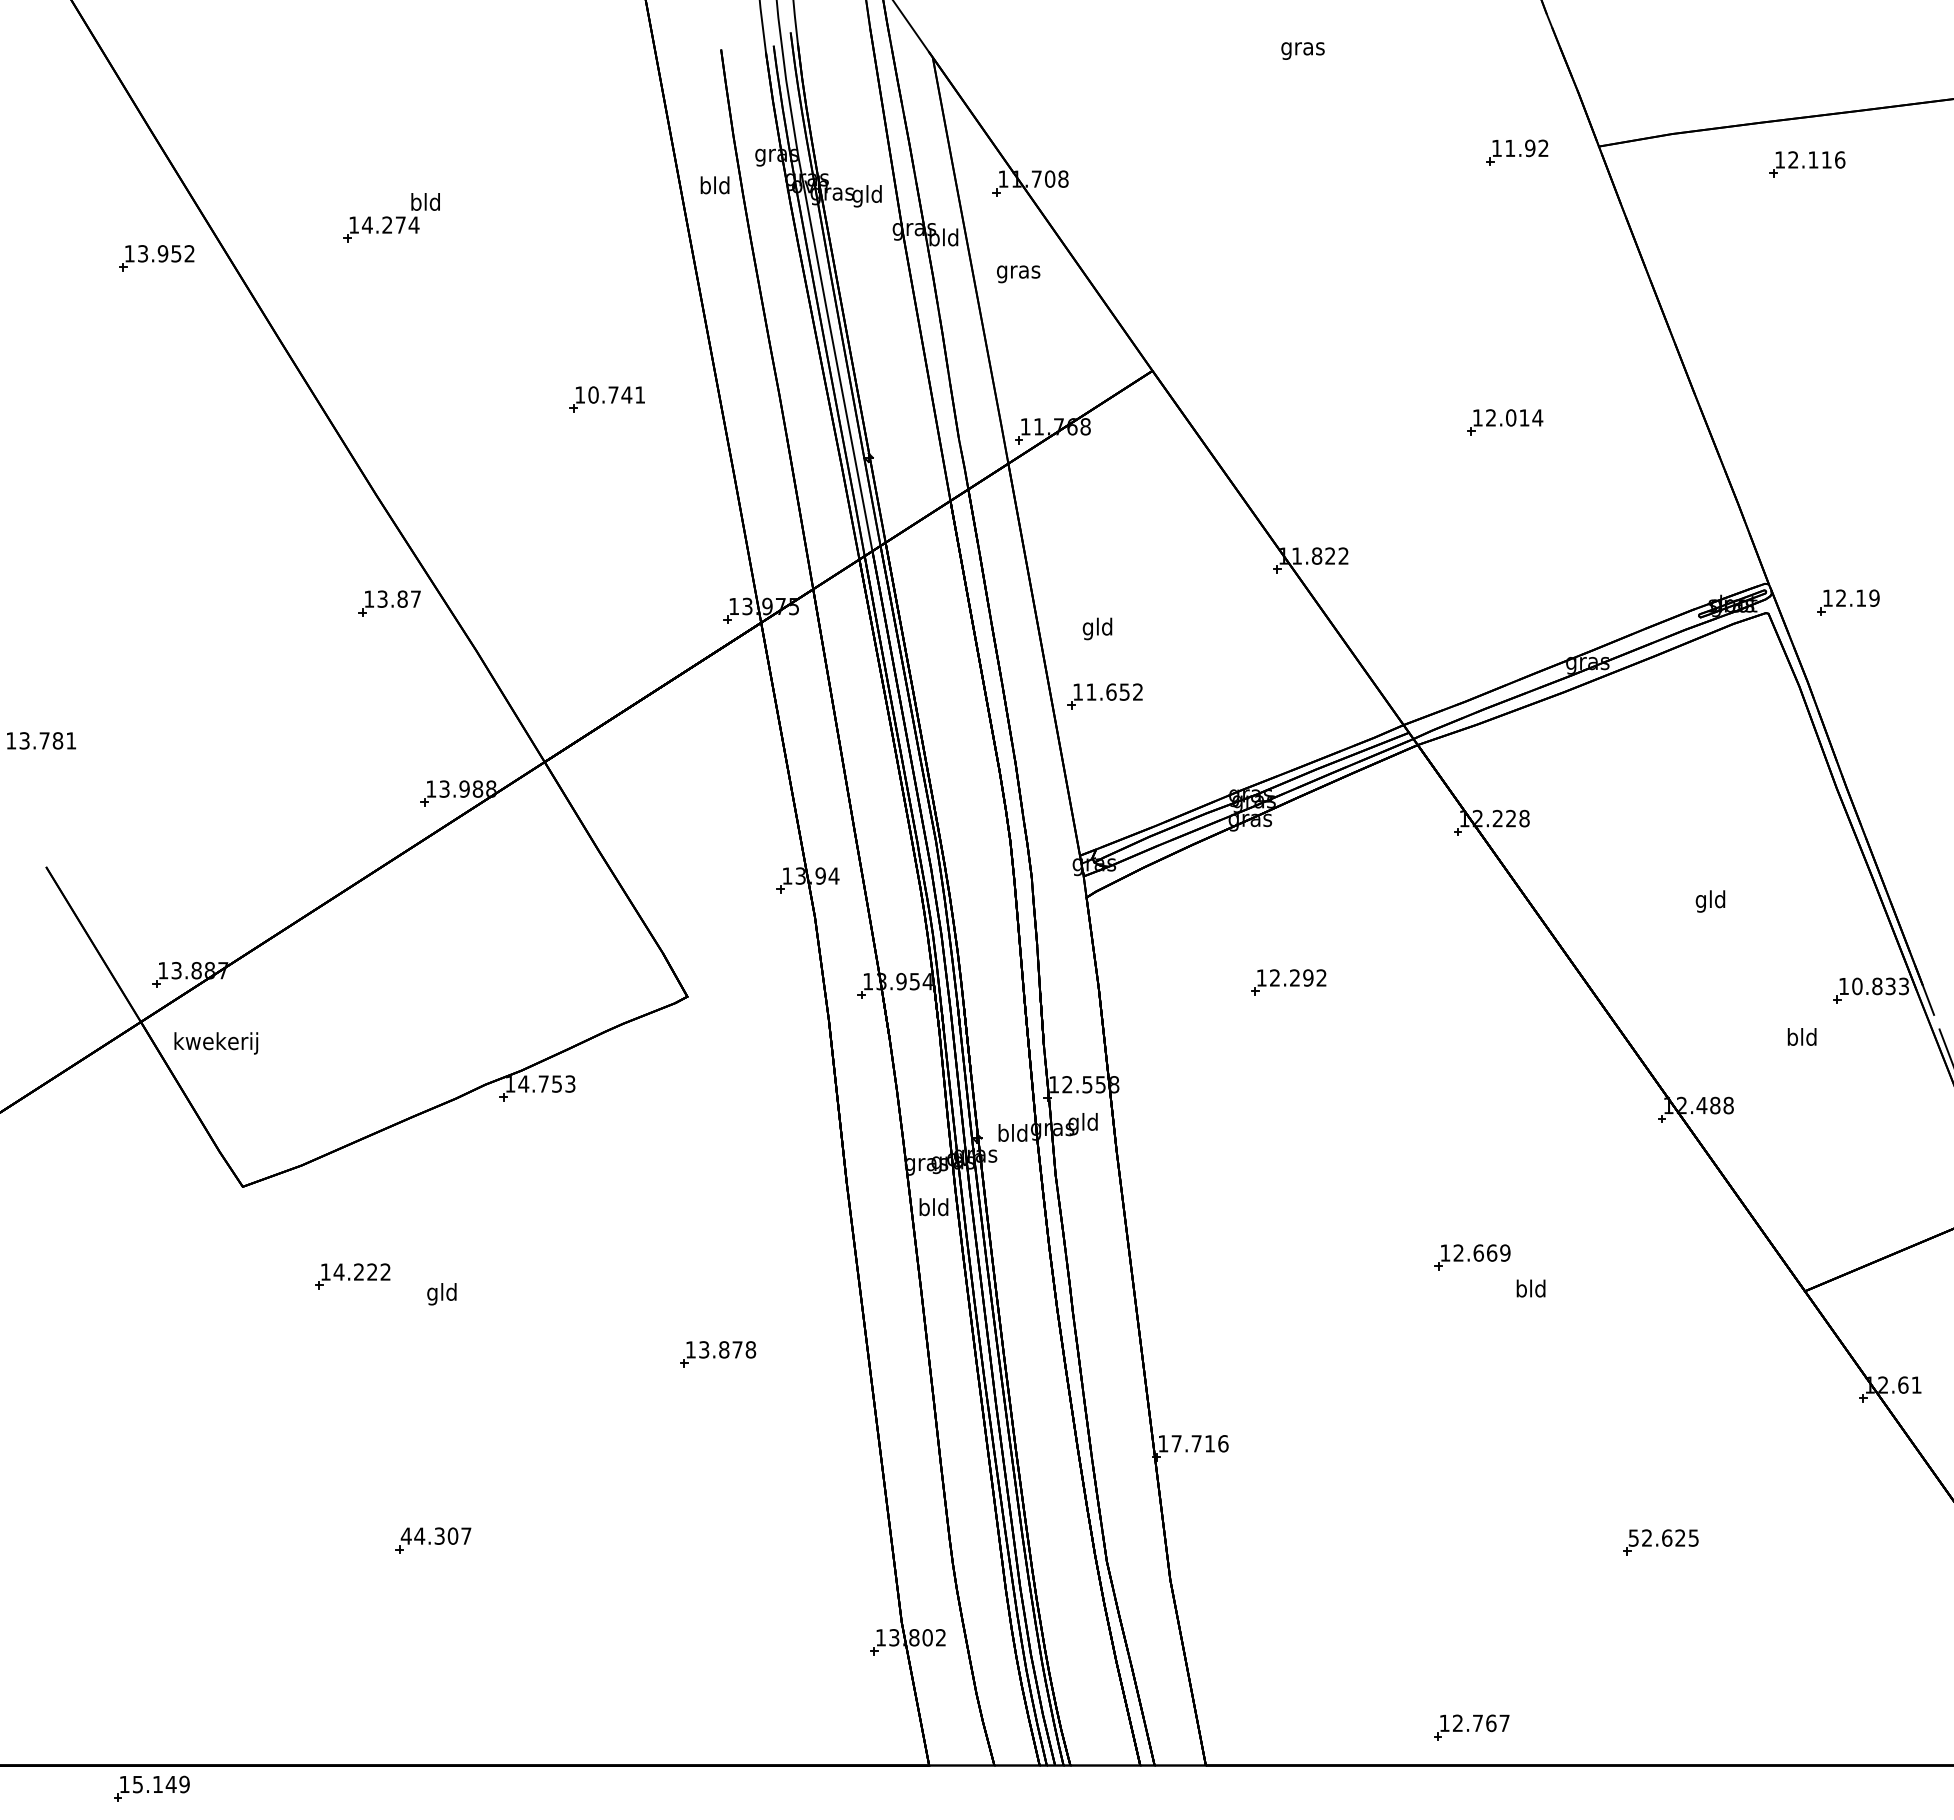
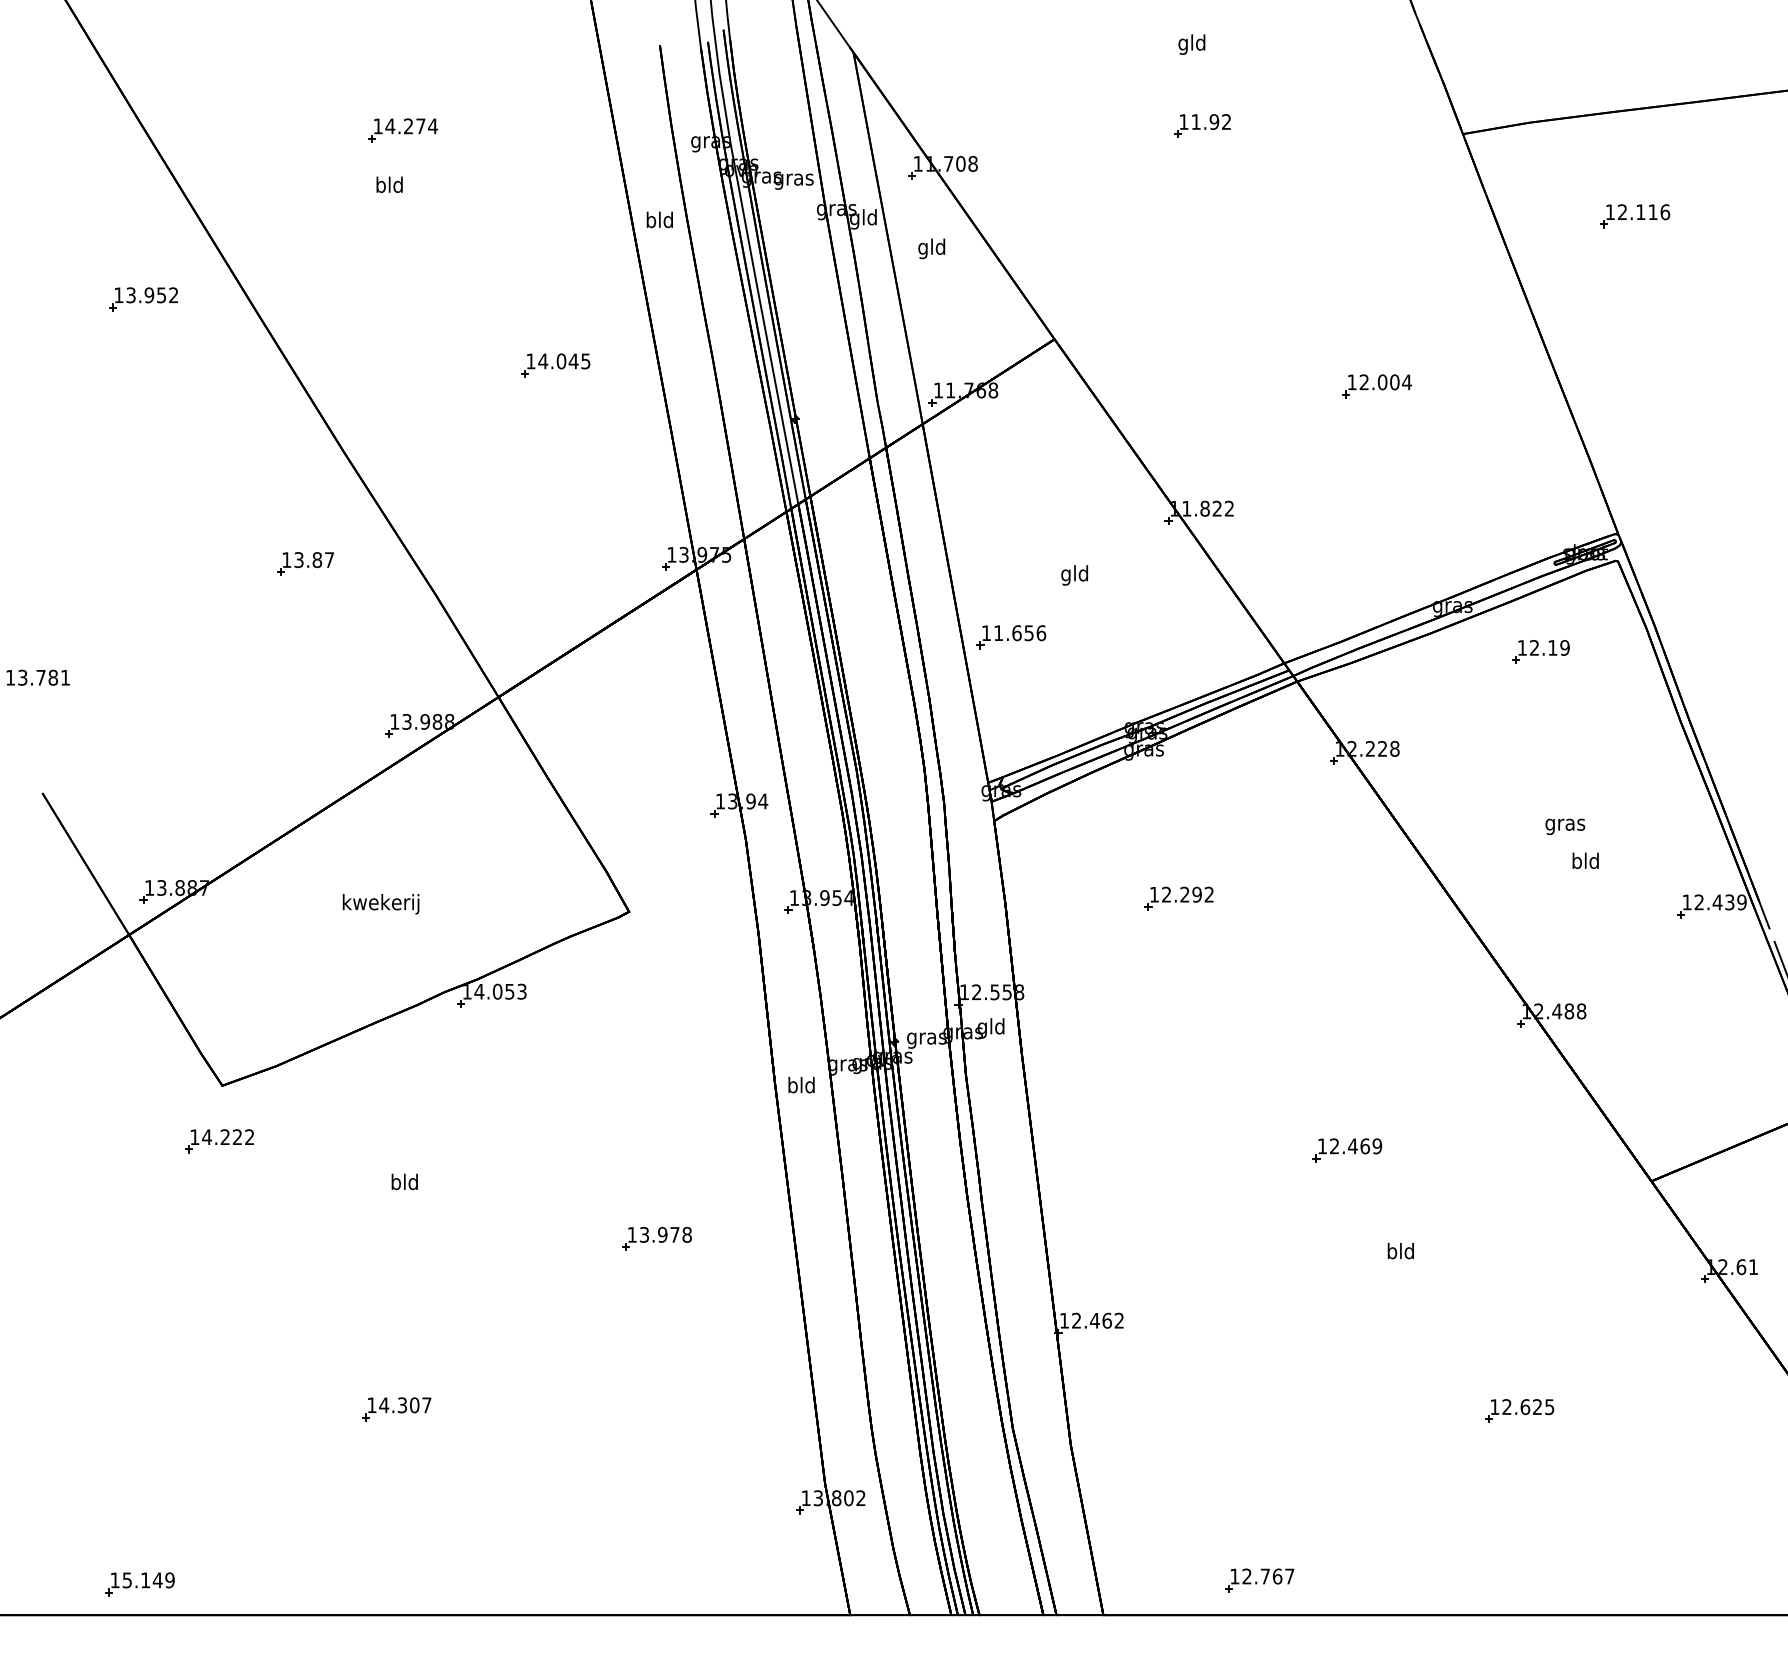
text: (1302, 48) -> (1191, 44), gras -> gld
part: (1517, 152) -> (1202, 125), moved
part: (1807, 164) -> (1635, 216), moved
text: (714, 185) -> (659, 220), moved
text: (867, 196) -> (793, 179), gld -> gras
part: (381, 229) -> (403, 130), moved
text: (933, 239) -> (854, 219), bld -> gld
part: (156, 258) -> (143, 299), moved
text: (1018, 271) -> (931, 248), gras -> gld
text: (616, 394) -> (564, 360), 10.741 -> 14.045
text: (1524, 417) -> (1394, 381), 12.014 -> 12.004
part: (1848, 602) -> (1541, 651), moved
part: (389, 603) -> (305, 564), moved
text: (1097, 628) -> (1074, 574), moved
text: (1138, 691) -> (1041, 632), 11.652 -> 11.656
text: (1710, 901) -> (1565, 824), gld -> gras
text: (1880, 986) -> (1720, 902), 10.833 -> 12.439
text: (1801, 1036) -> (1585, 860), moved
text: (216, 1043) -> (381, 904), moved
text: (543, 1083) -> (497, 991), 14.753 -> 14.053
text: (1012, 1135) -> (926, 1038), bld -> gras
text: (933, 1207) -> (801, 1085), moved
text: (1478, 1252) -> (1352, 1145), 12.669 -> 12.469
part: (352, 1276) -> (219, 1141), moved
text: (1530, 1288) -> (1400, 1251), moved
text: (432, 1294) -> (395, 1184), gld -> bld
text: (724, 1349) -> (663, 1234), 13.878 -> 13.978
text: (1199, 1443) -> (1097, 1320), 17.716 -> 12.462
text: (405, 1535) -> (371, 1404), 44.307 -> 14.307
text: (1633, 1537) -> (1494, 1406), 52.625 -> 12.625
part: (1471, 1727) -> (1259, 1580), moved
part: (151, 1788) -> (139, 1584), moved

